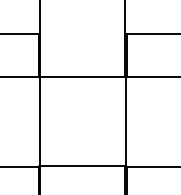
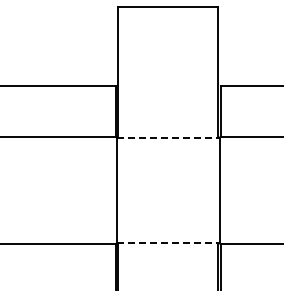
line: (82, 77) -> (168, 137), solid -> dashed
line: (82, 166) -> (168, 243), solid -> dashed

